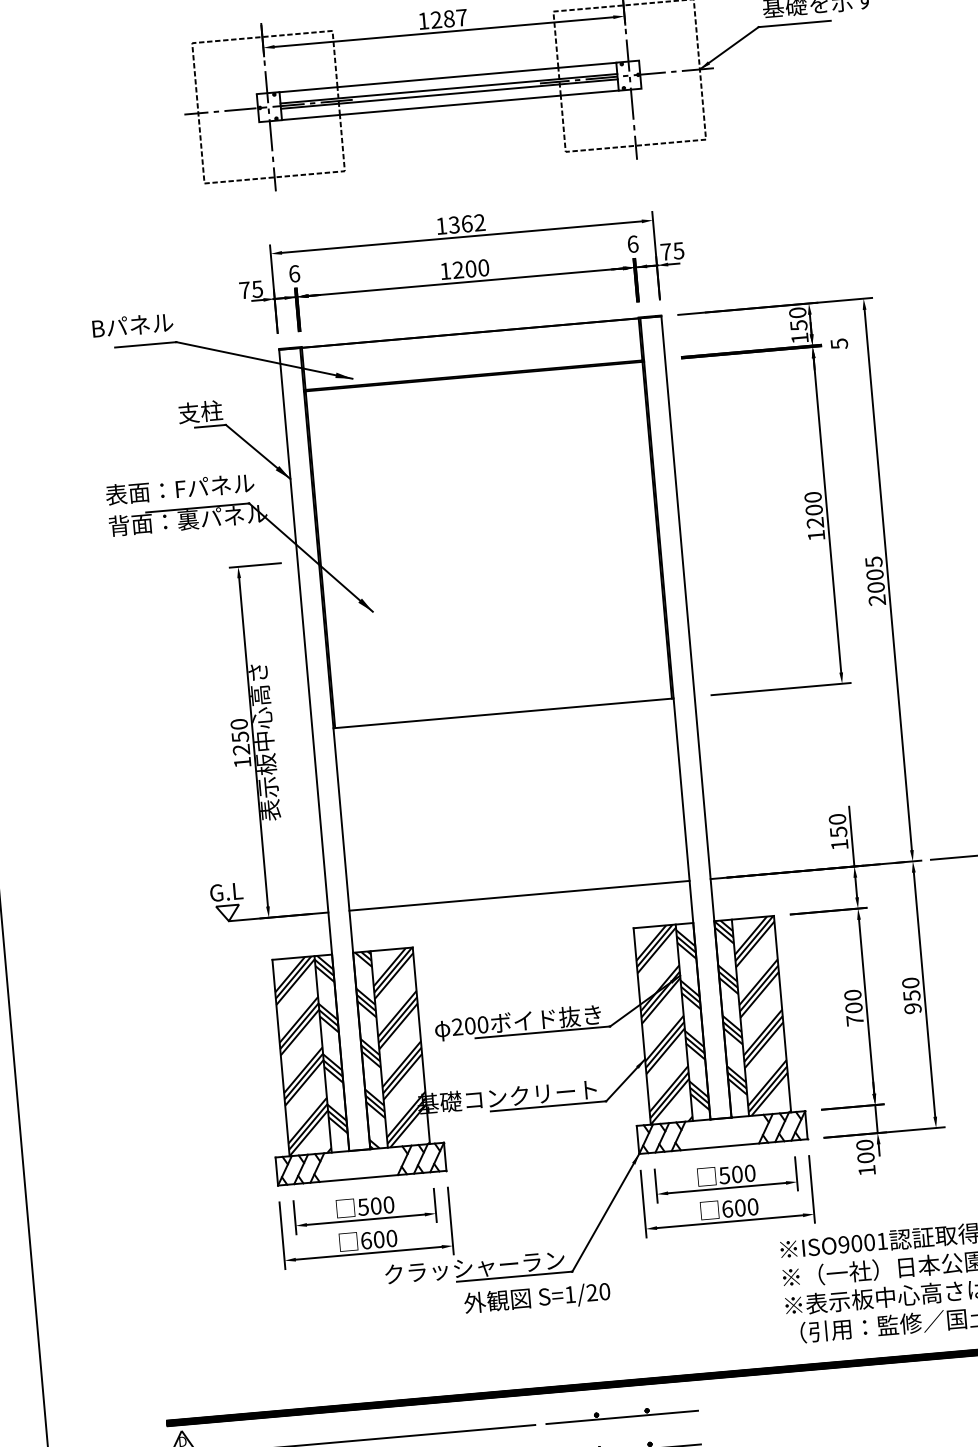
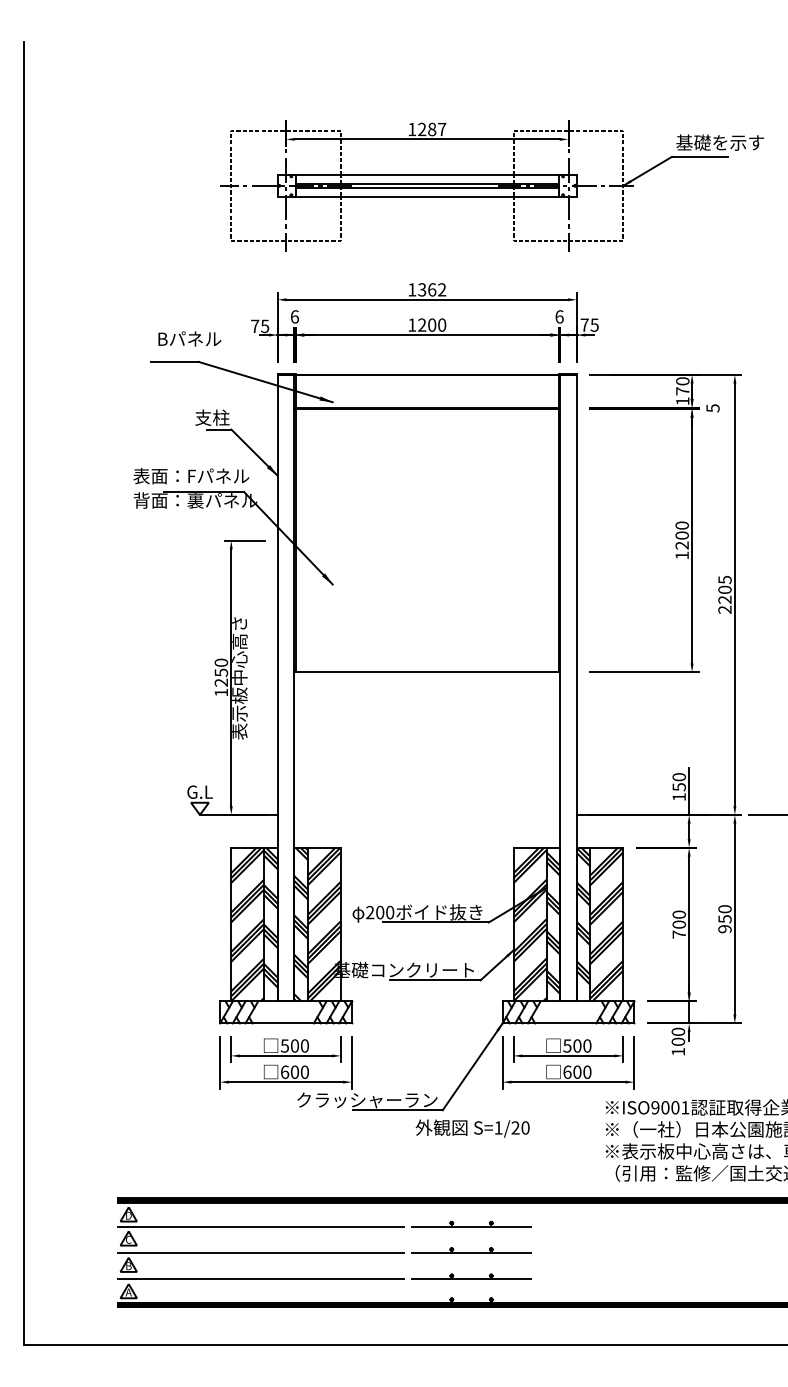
text: (132, 324) -> (189, 338), moved
text: (798, 325) -> (682, 391), 150 -> 170
text: (875, 587) -> (724, 599), 2005 -> 2205
line: (519, 895) -> (427, 814), removed
text: (537, 1298) -> (472, 1128), moved

